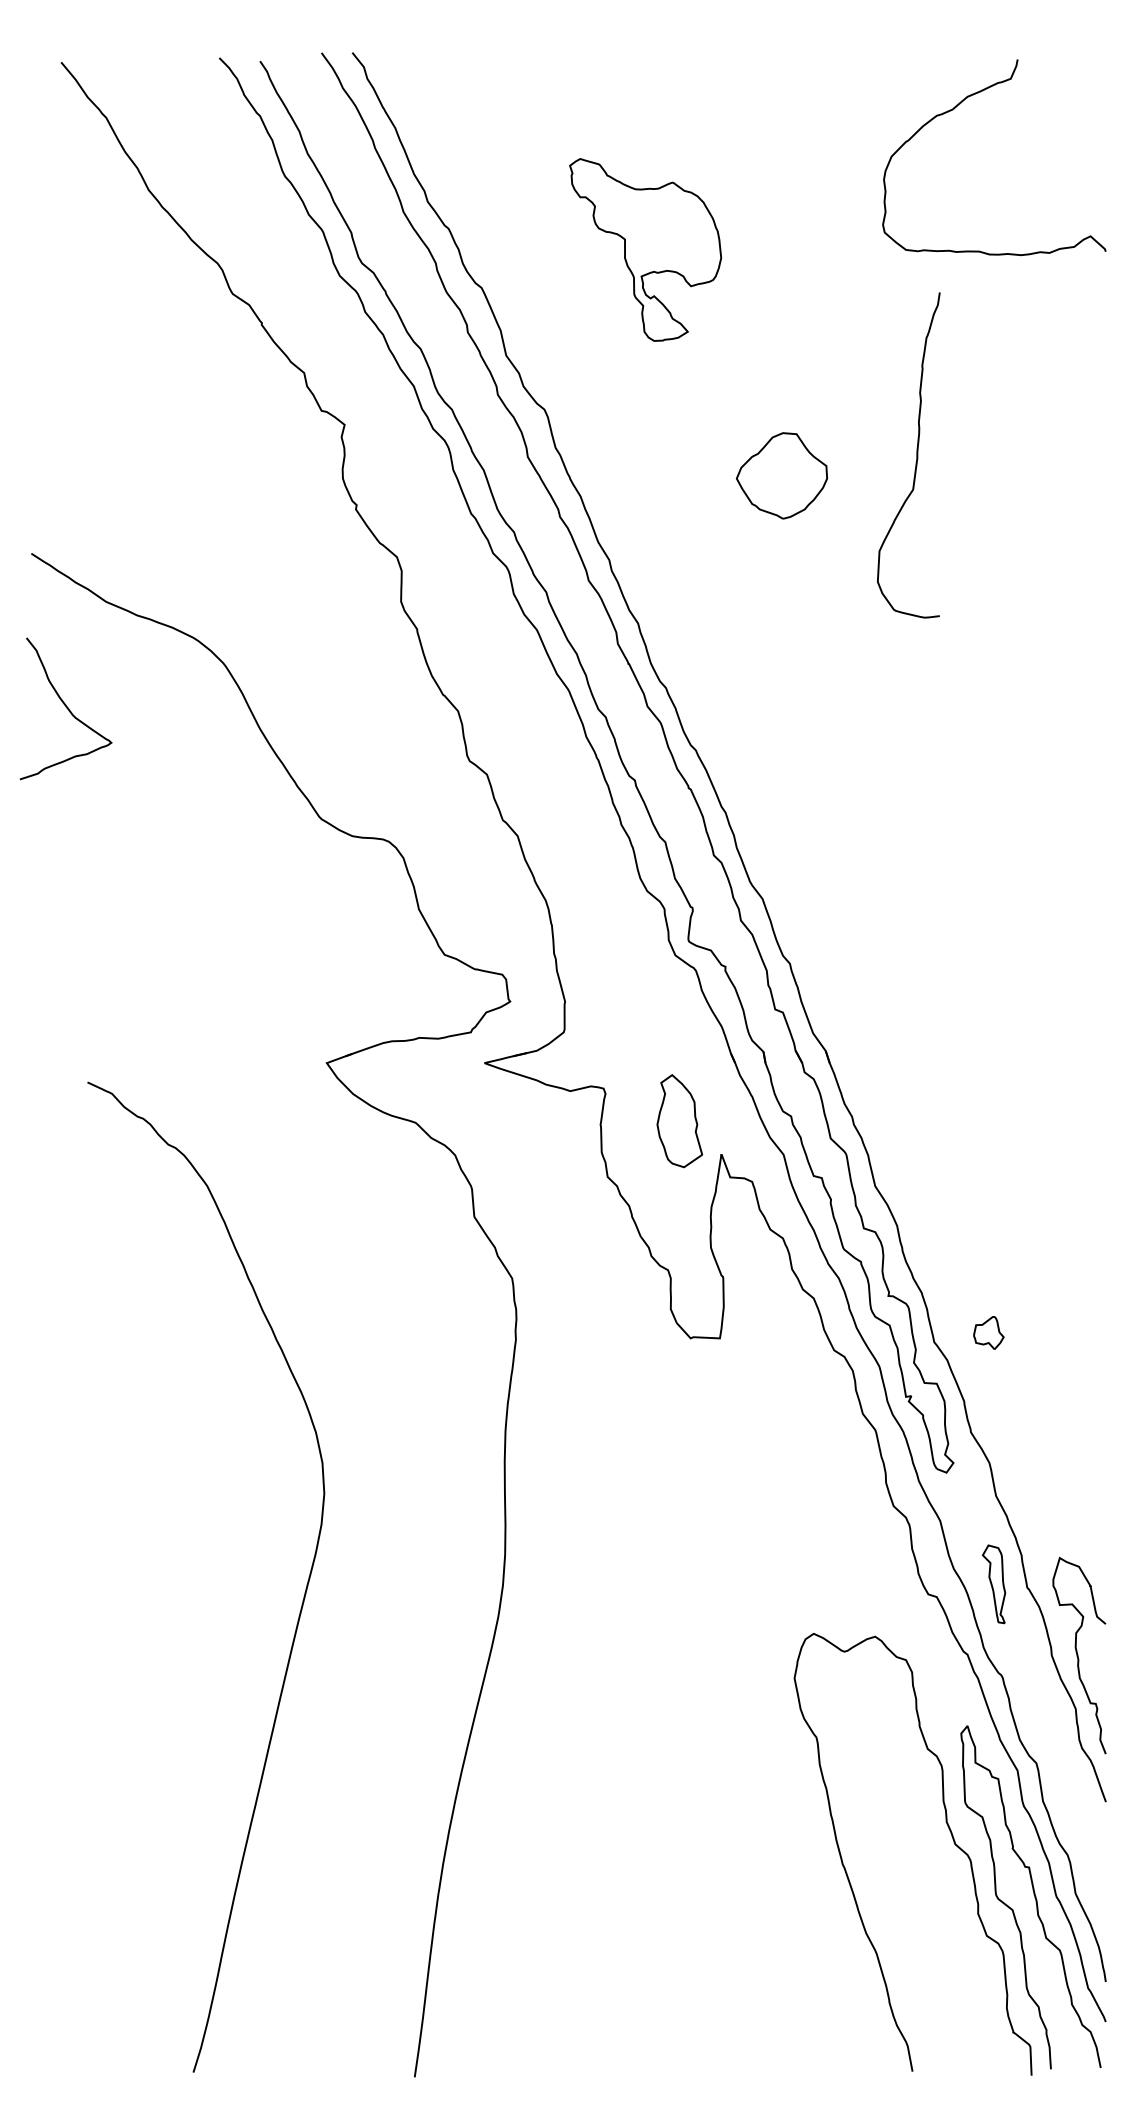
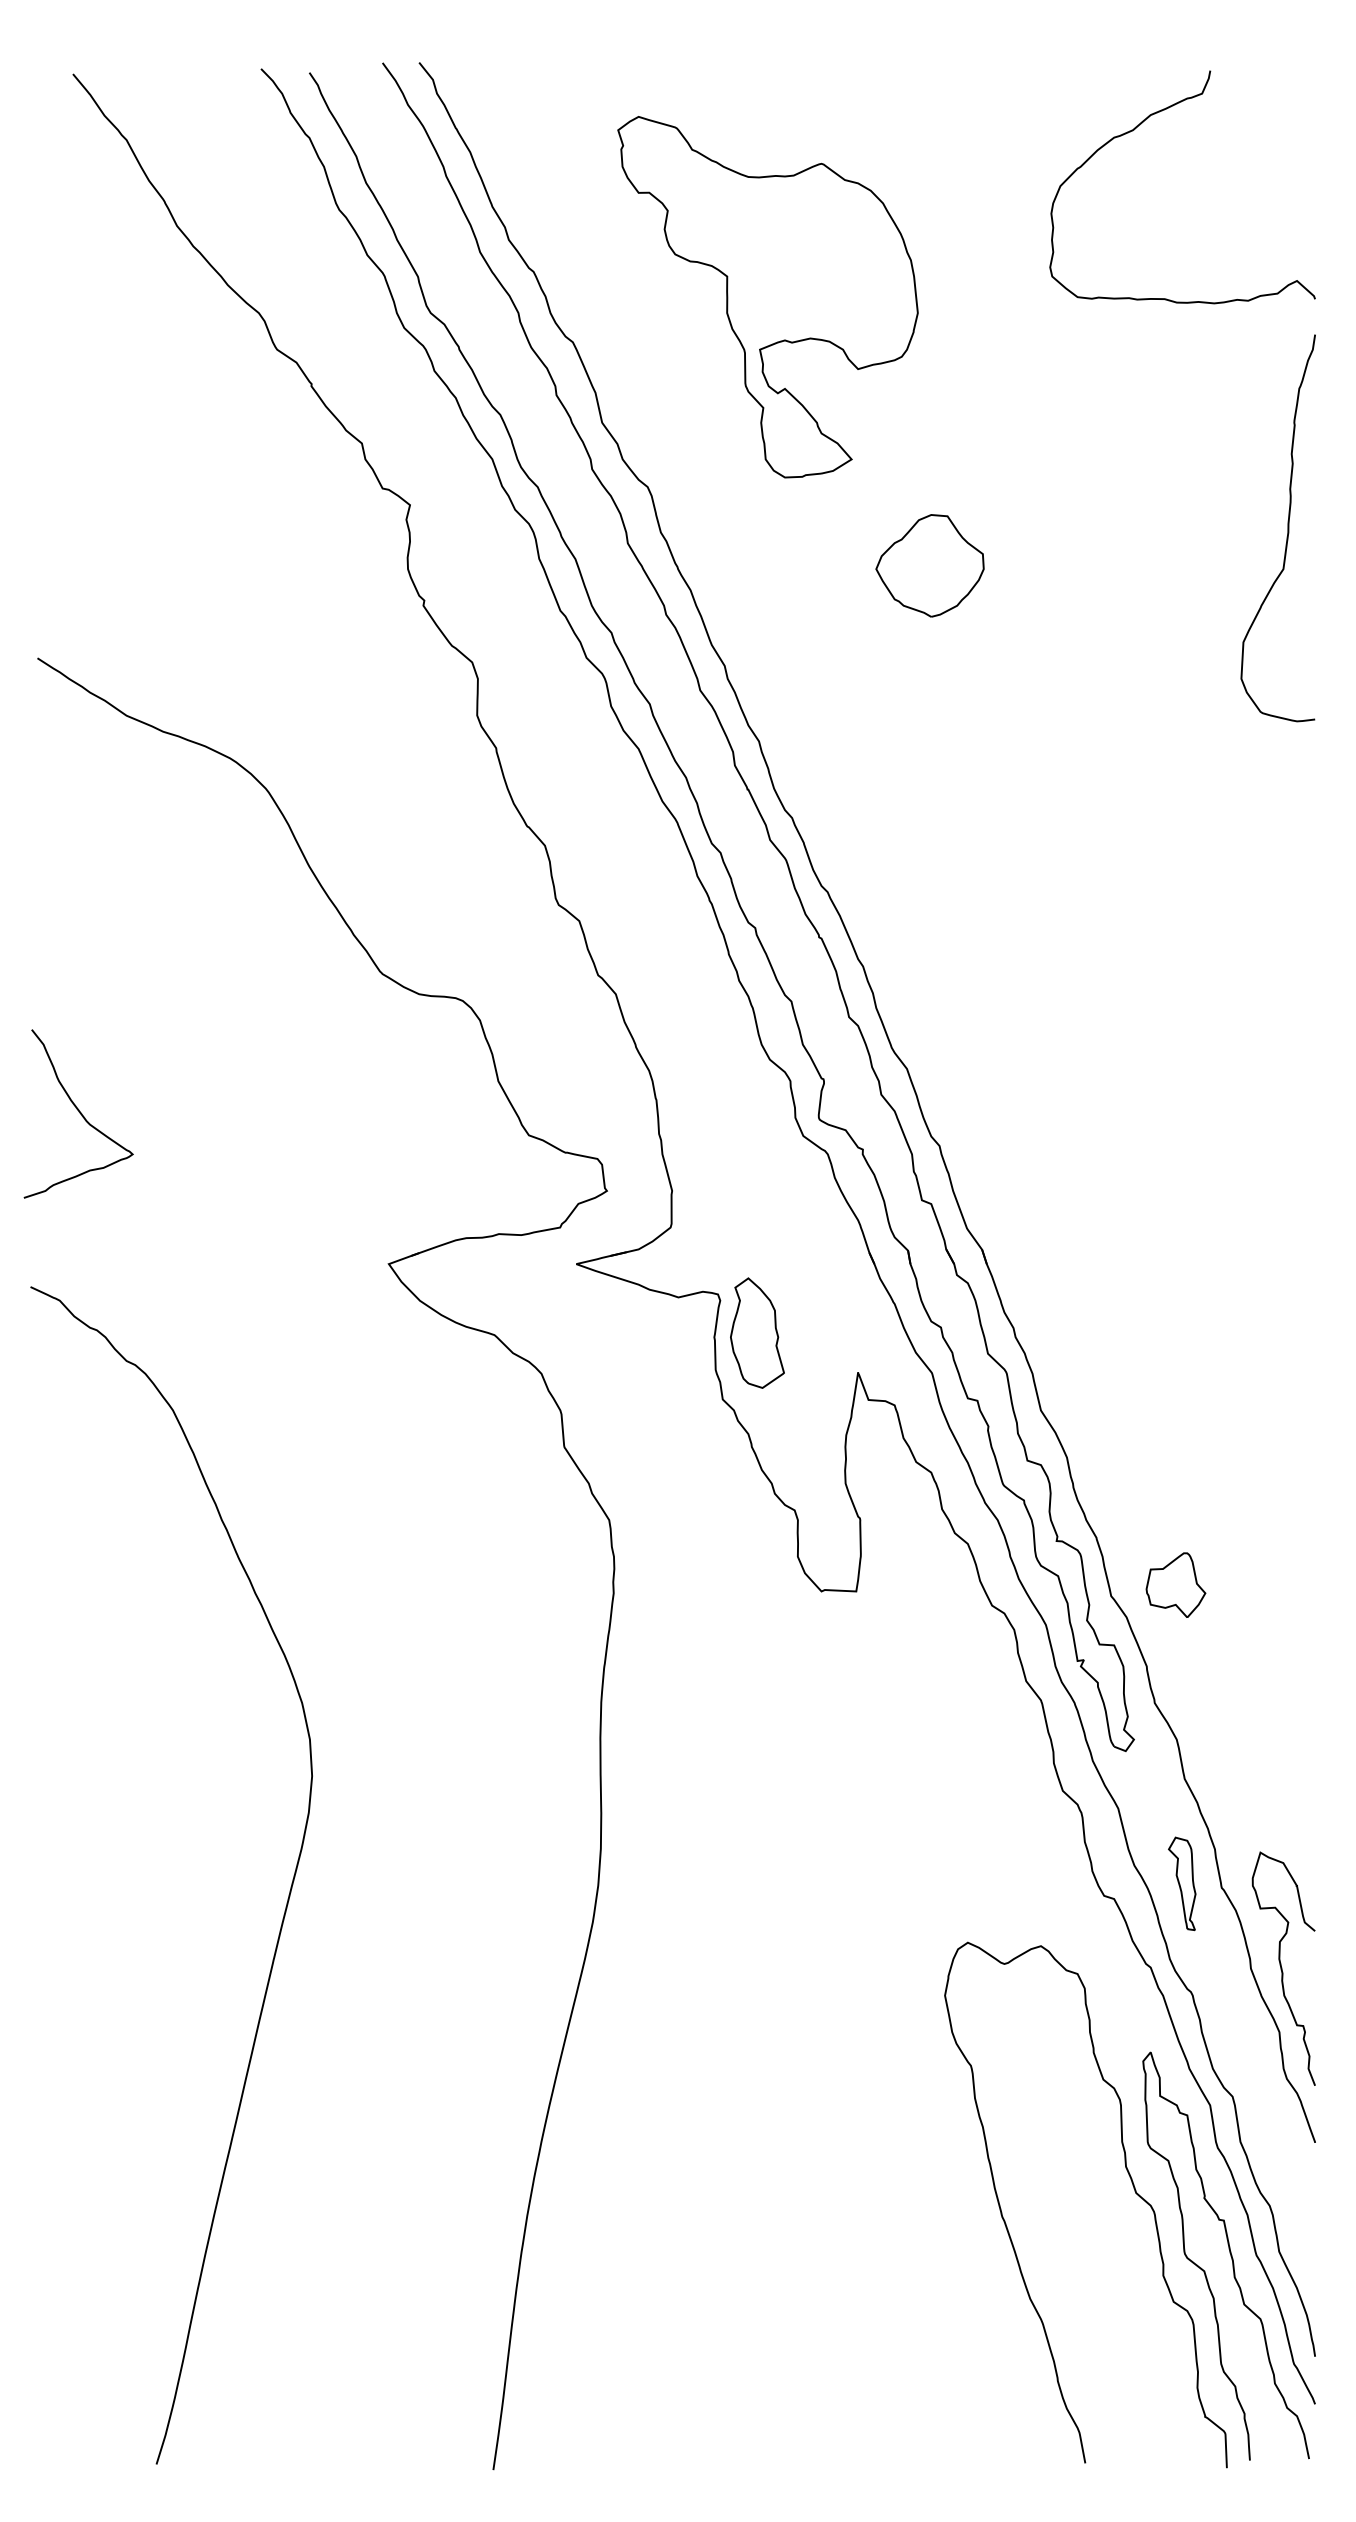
part: (645, 249) -> (767, 296), size x1.67
curve: (916, 455) -> (1287, 528), moved
curve: (66, 708) -> (79, 1113), moved
part: (679, 1121) -> (757, 1333), moved
part: (988, 1332) -> (1175, 1584), size x1.67
curve: (302, 1600) -> (286, 1903), moved

